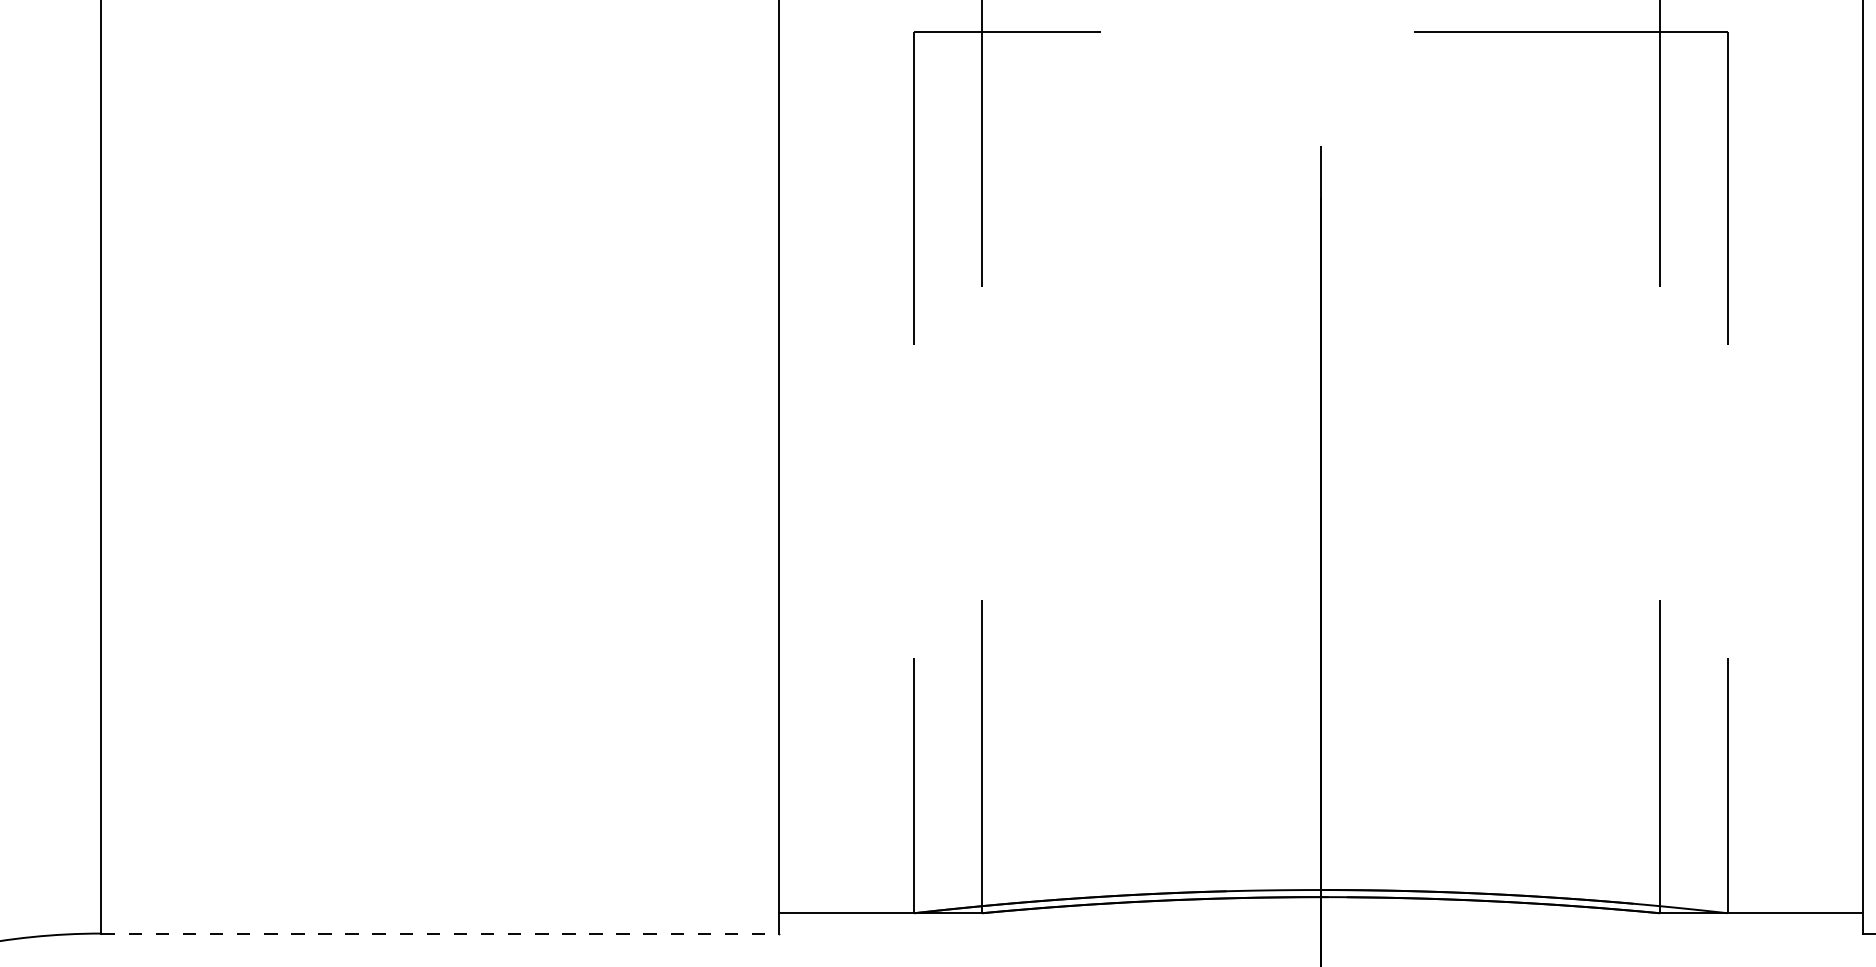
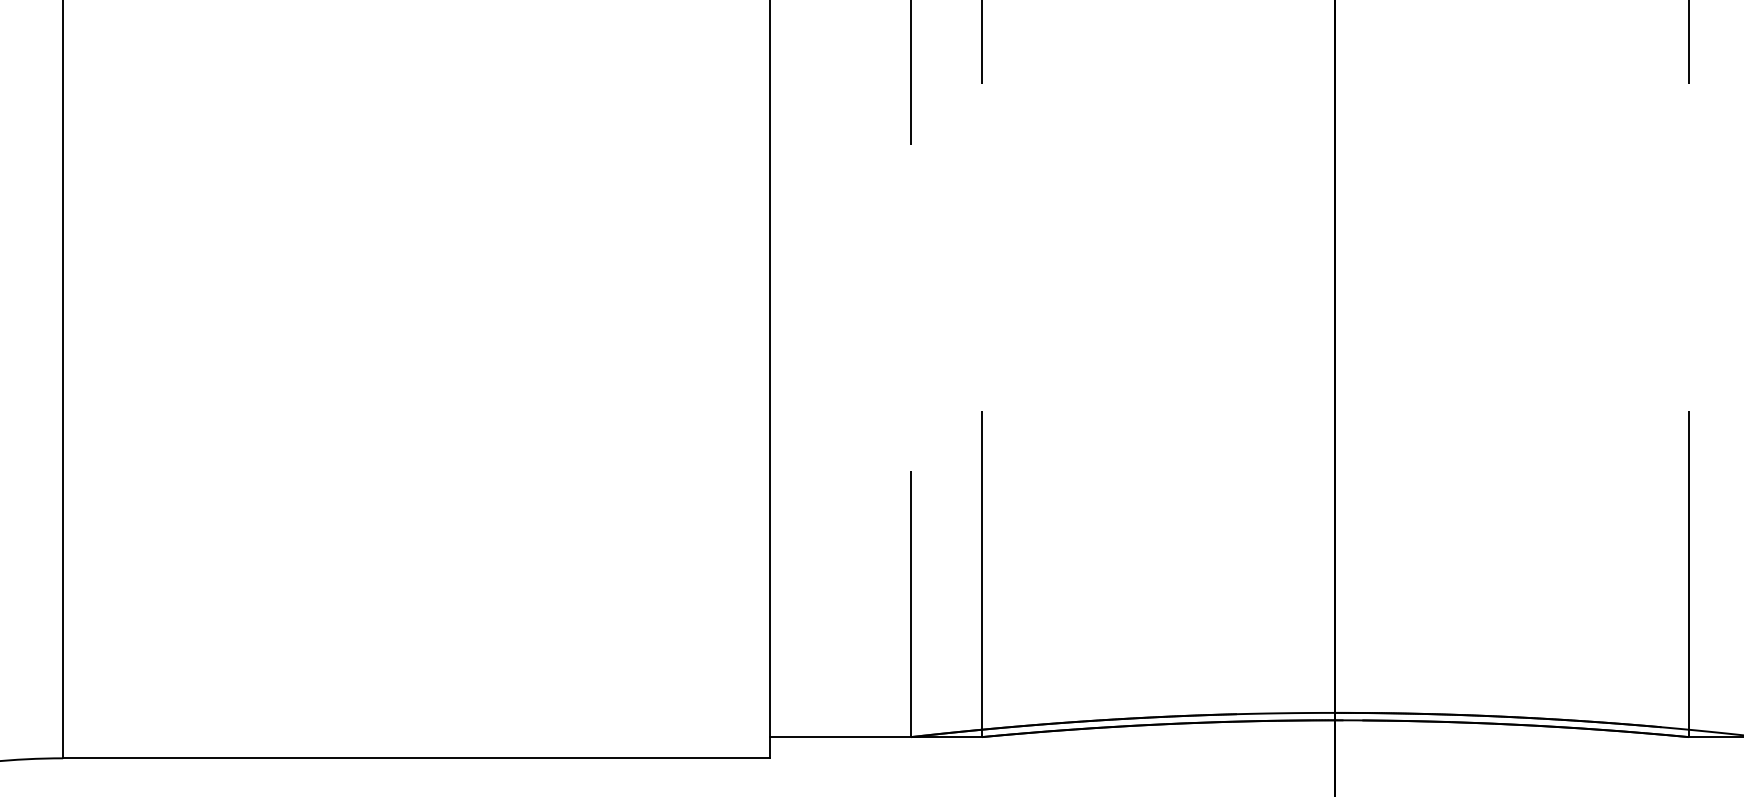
line: (440, 933) -> (416, 758), dashed -> solid

